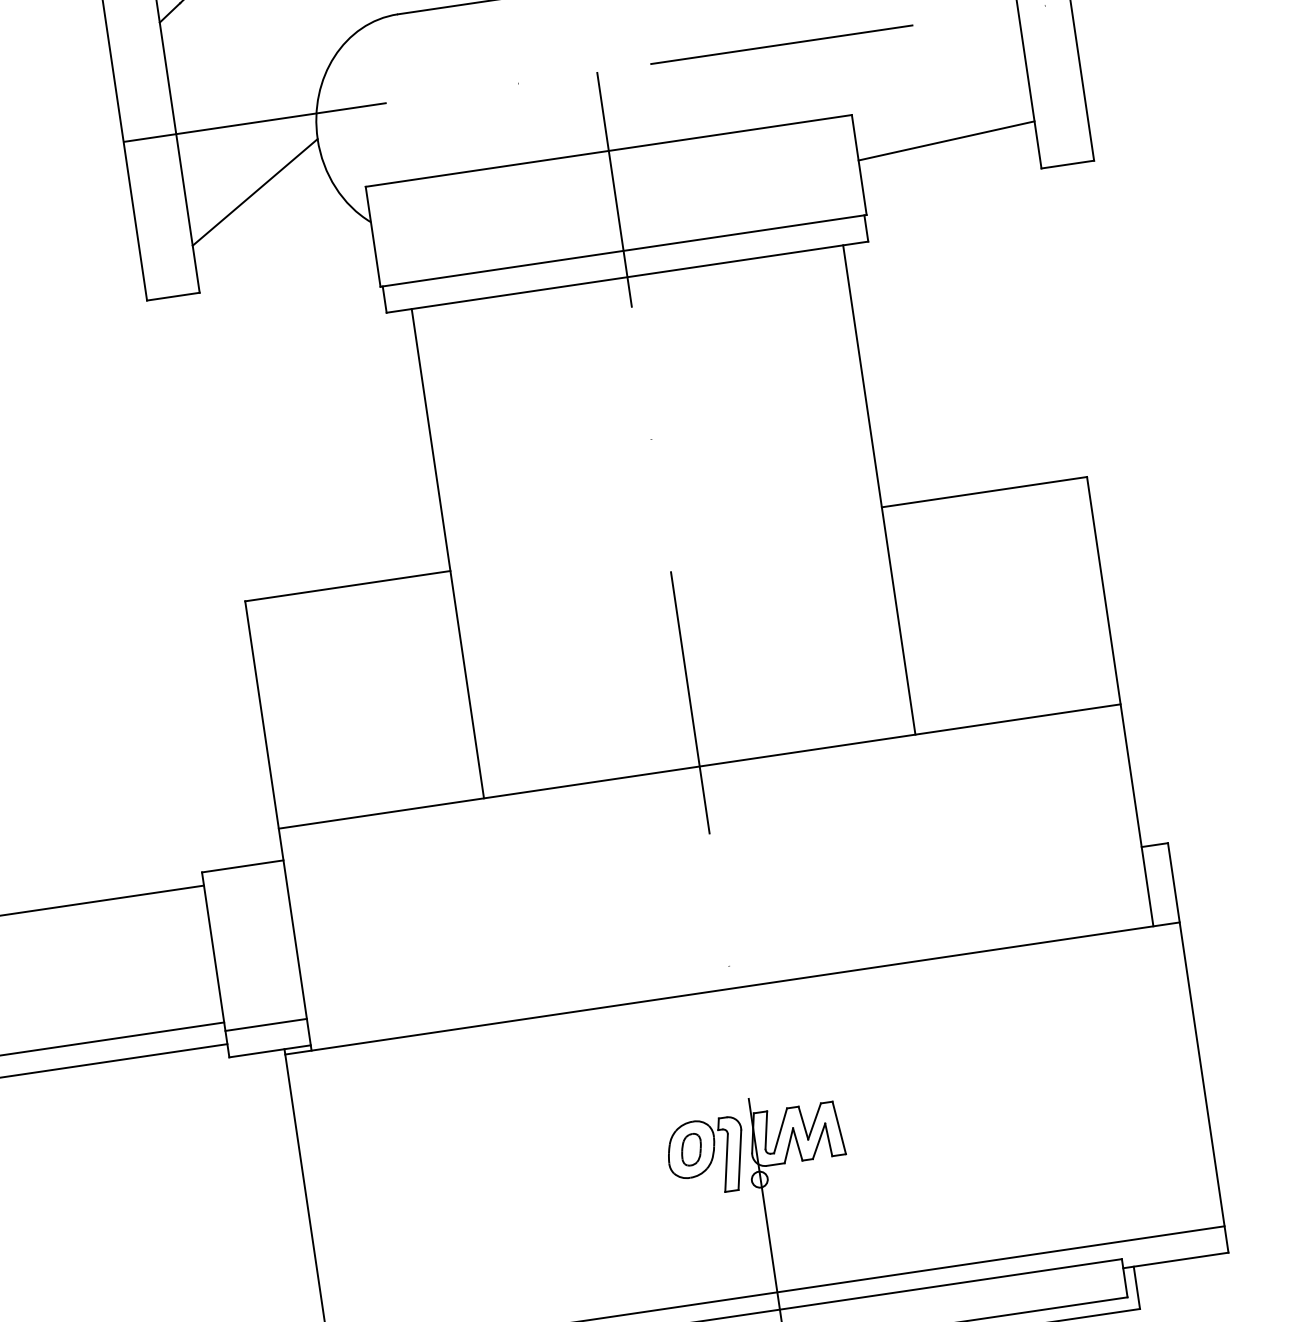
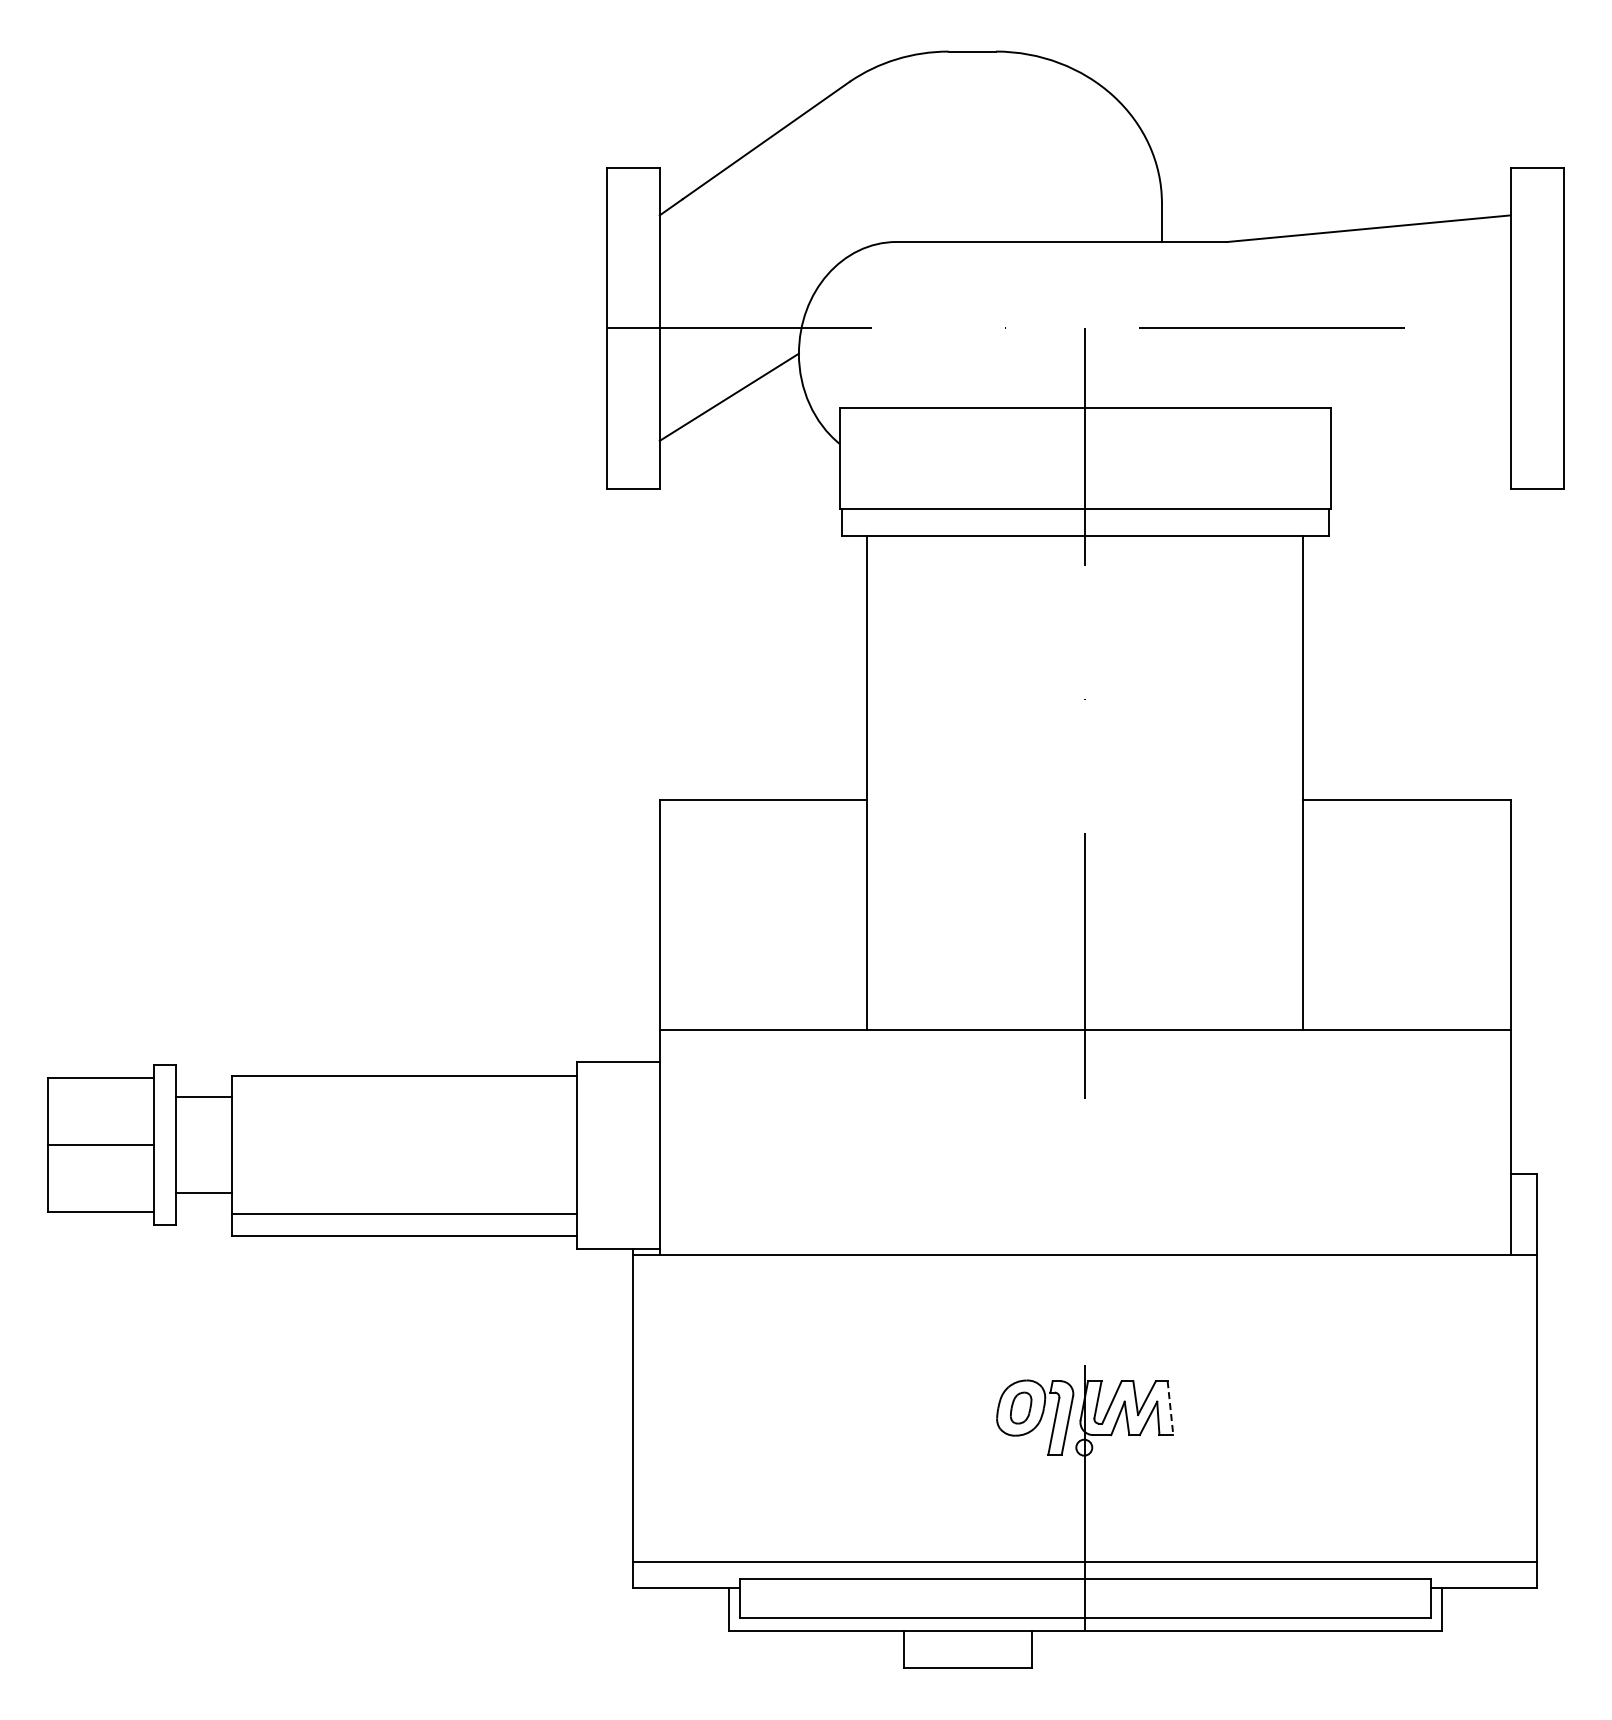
line: (946, 140) -> (1420, 446), removed
line: (266, 1024) -> (618, 1222), removed
line: (839, 1128) -> (1170, 1408), solid -> dashed

